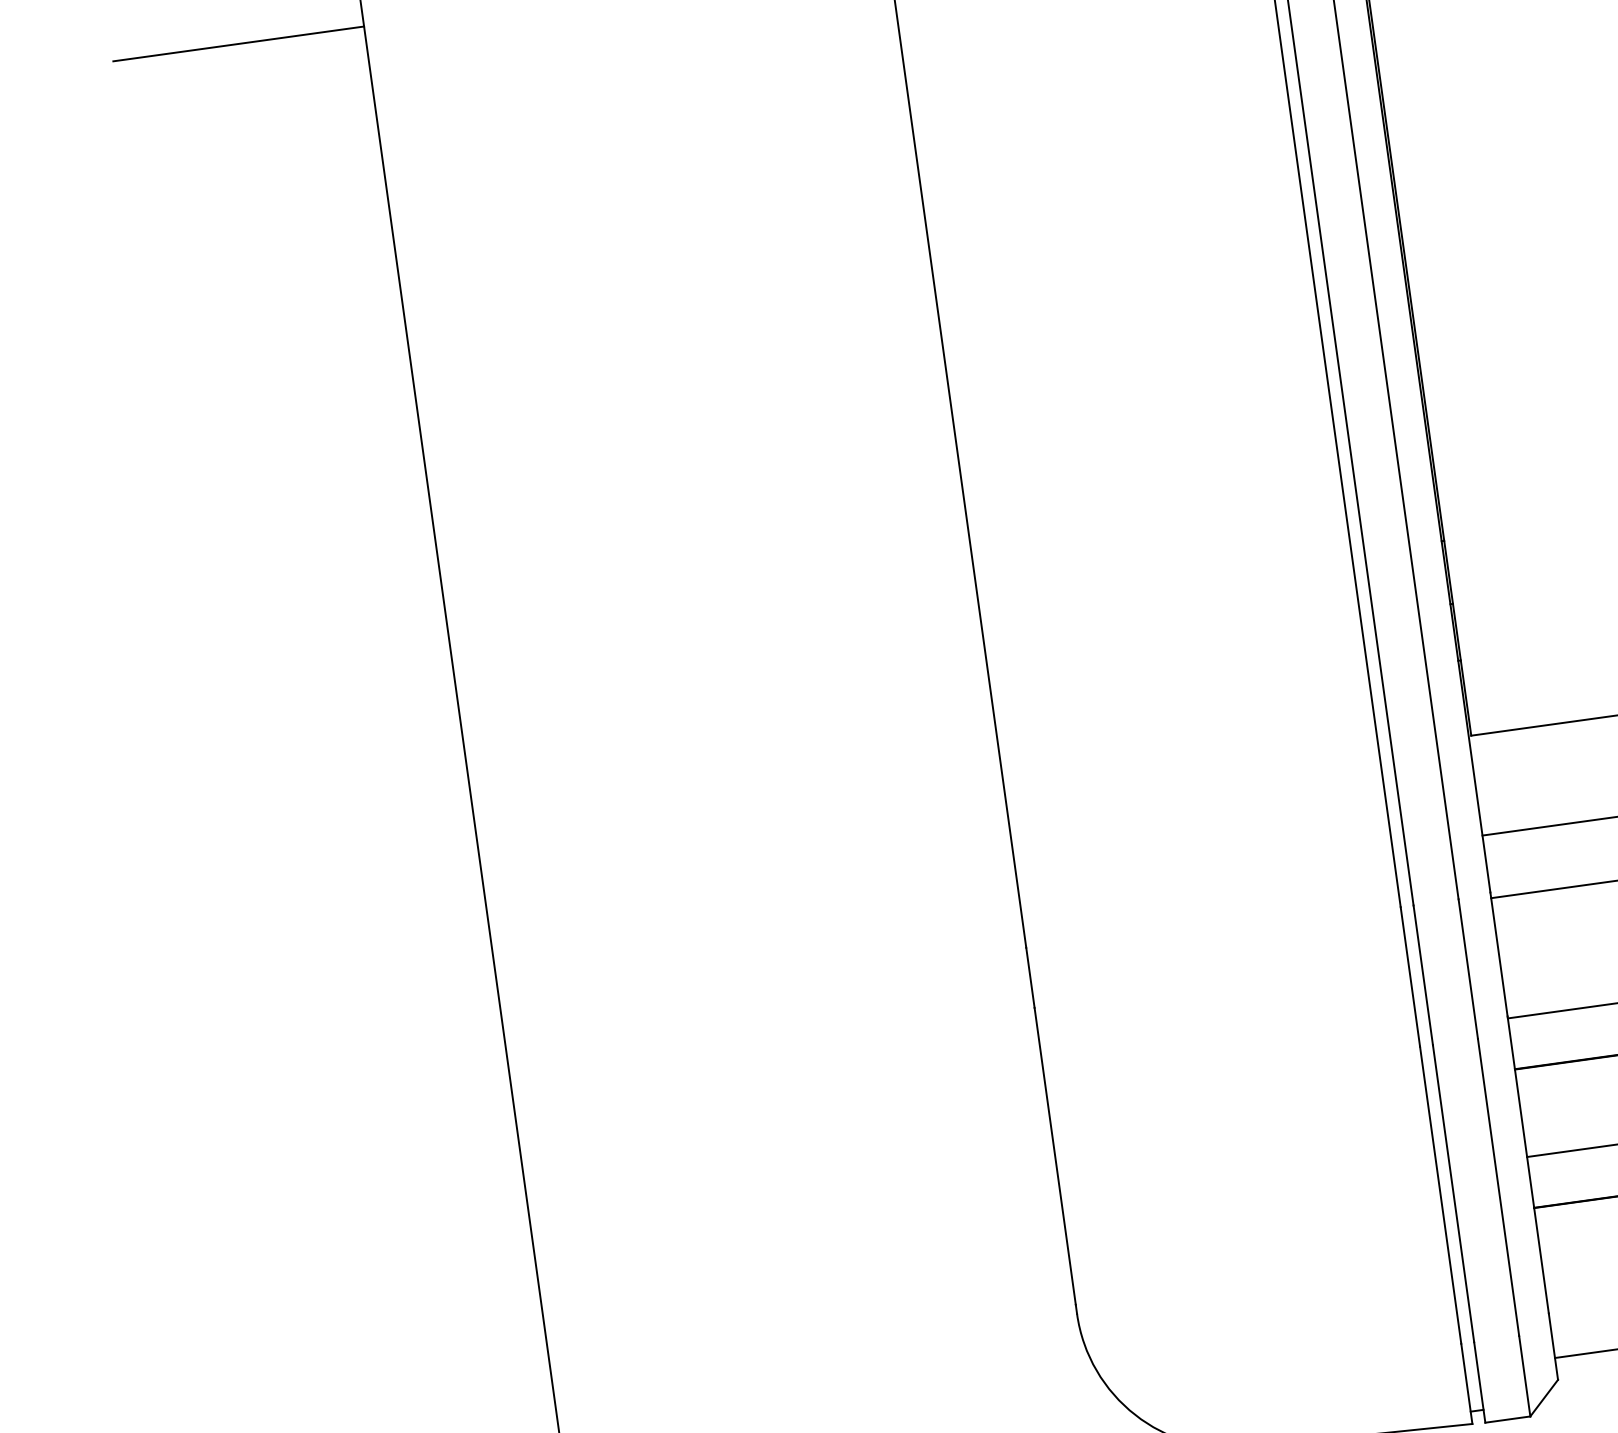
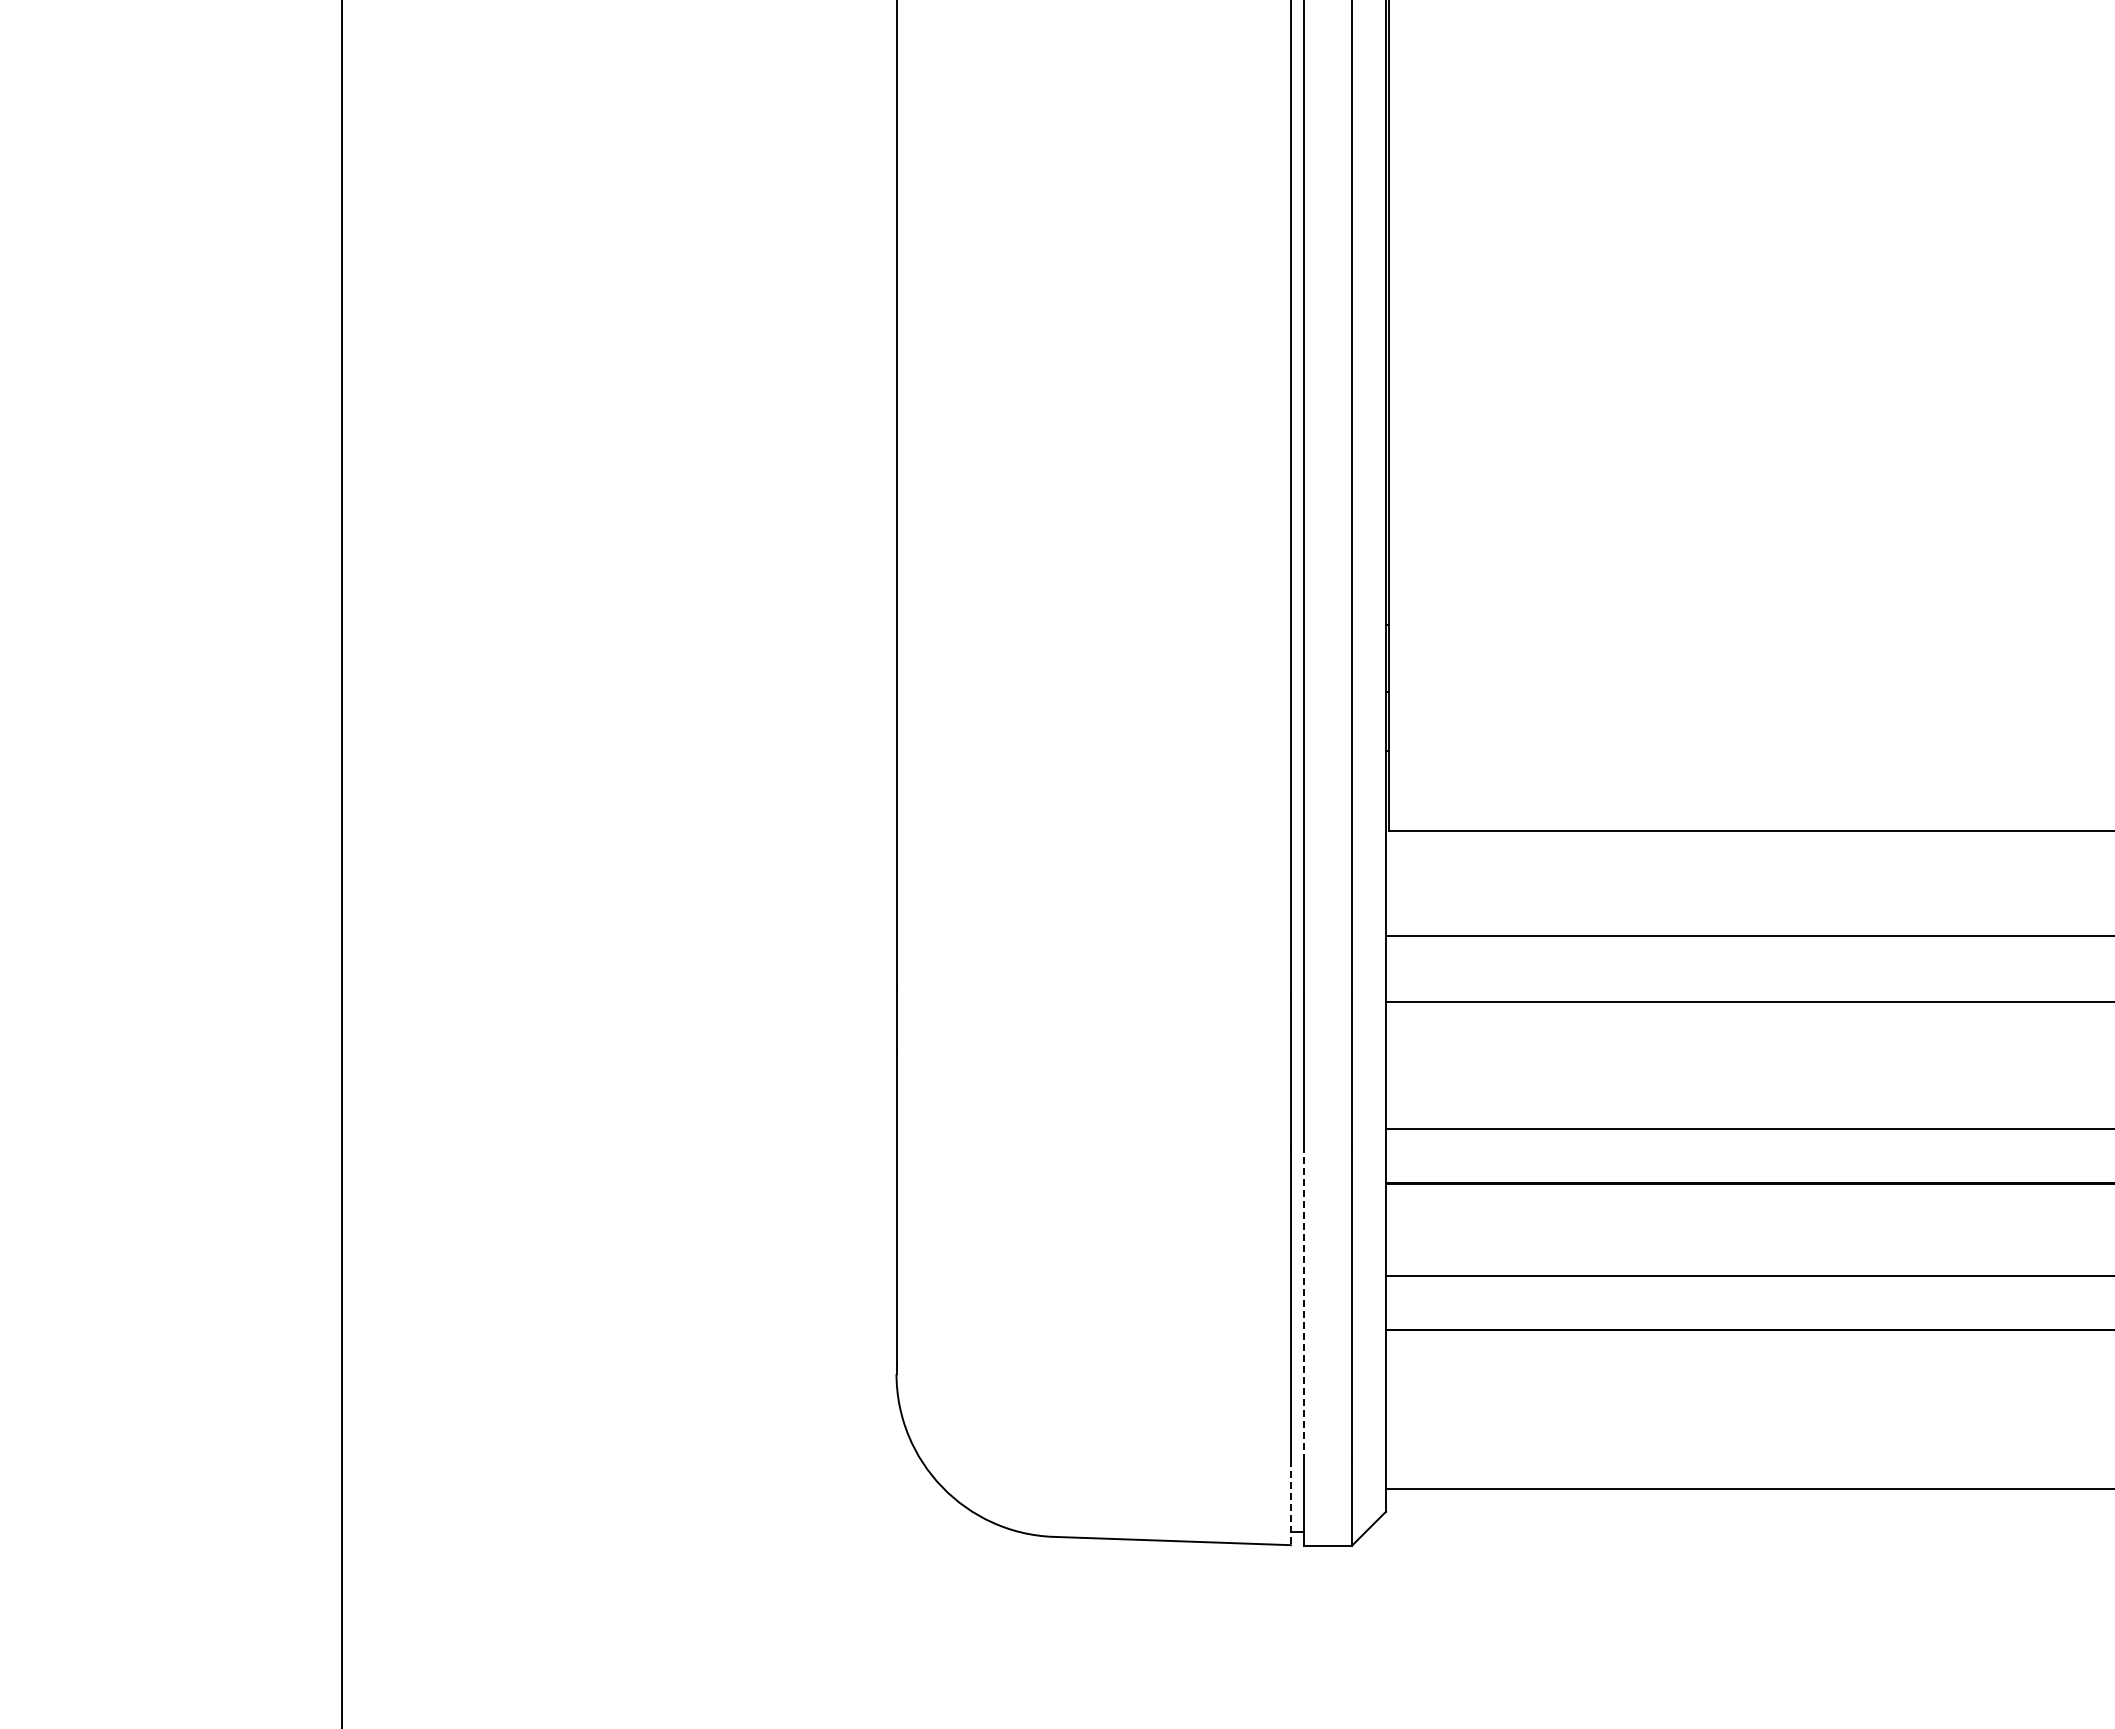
line: (1453, 1193) -> (1304, 1303), solid -> dashed
line: (1466, 1384) -> (1290, 1503), solid -> dashed

